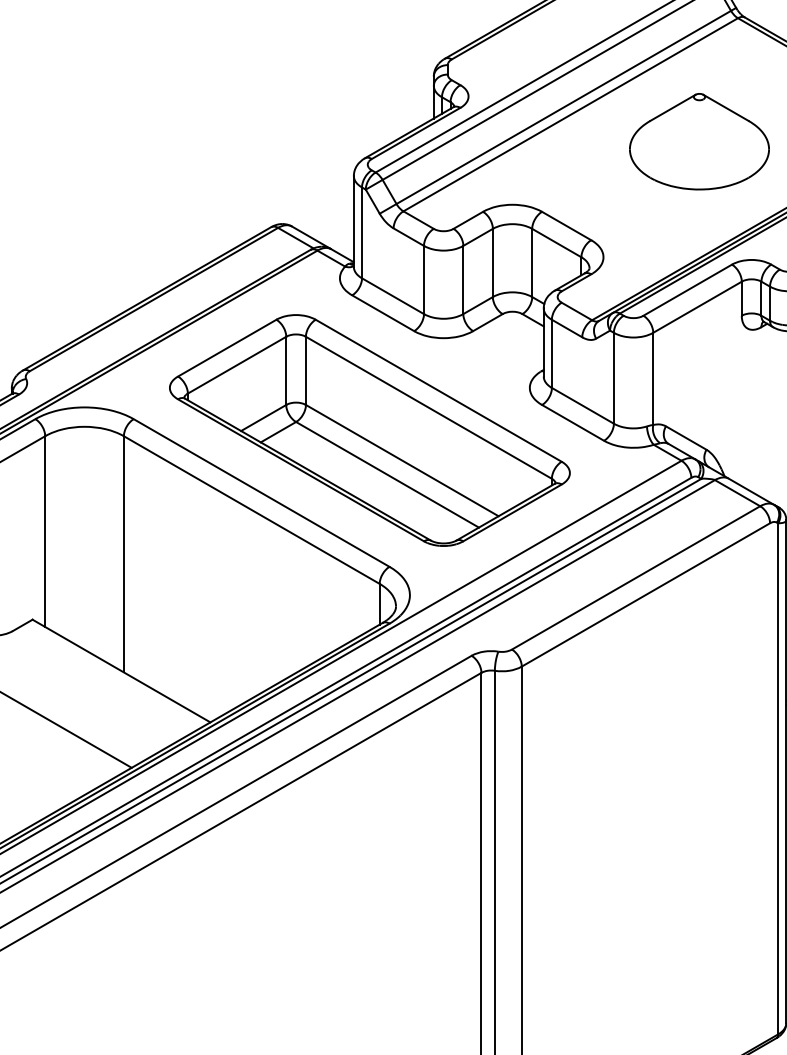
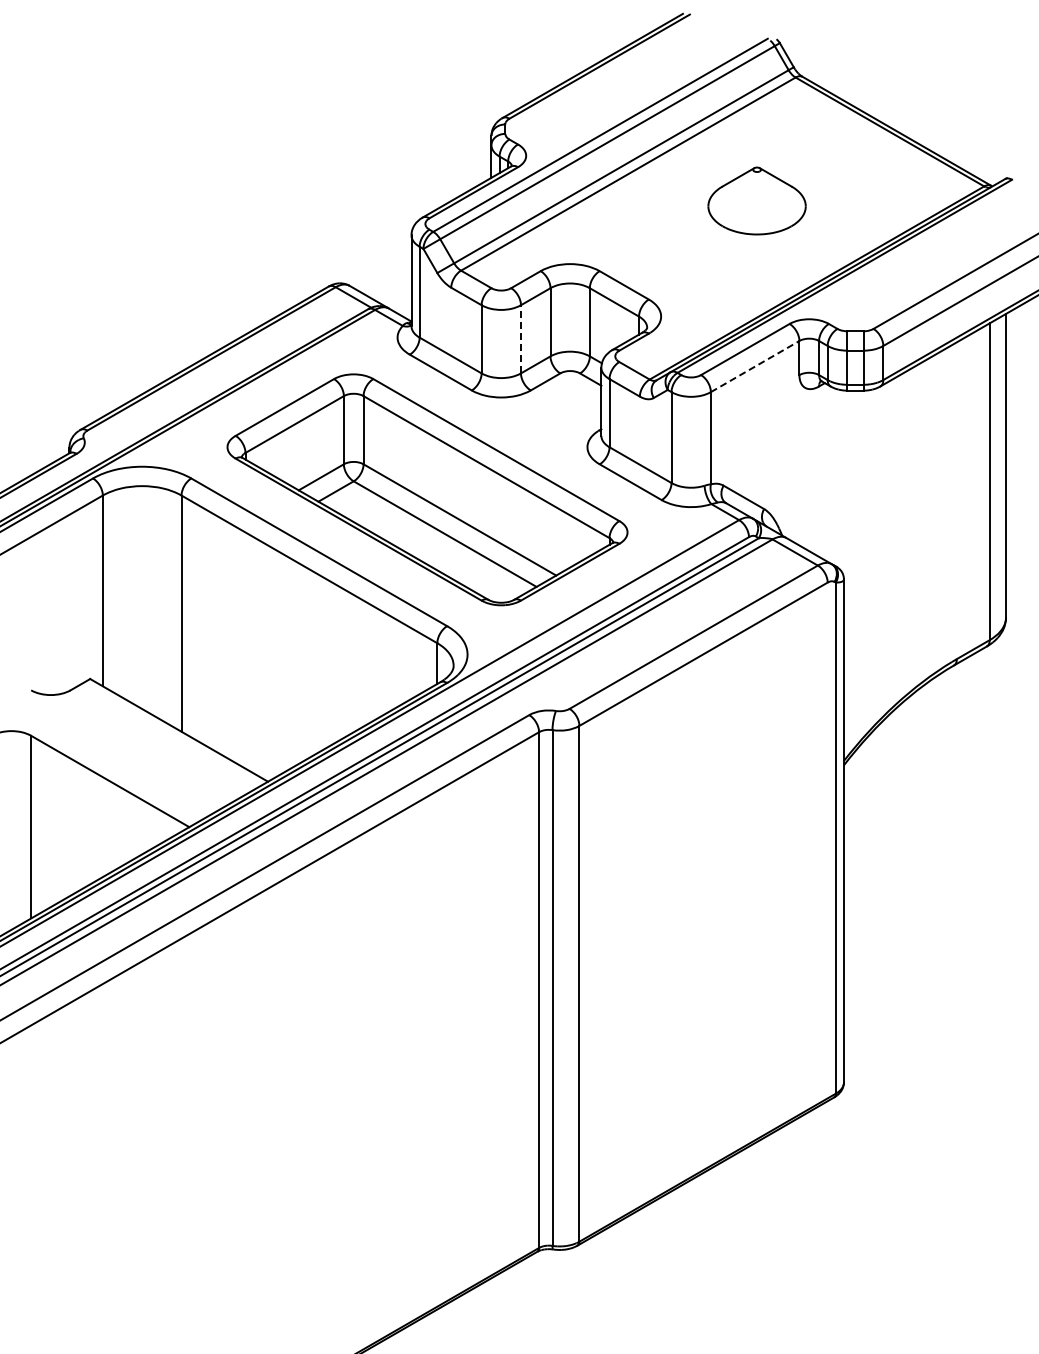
part: (698, 141) -> (756, 200), size x0.7
line: (462, 279) -> (520, 338), solid -> dashed
line: (697, 307) -> (755, 366), solid -> dashed

